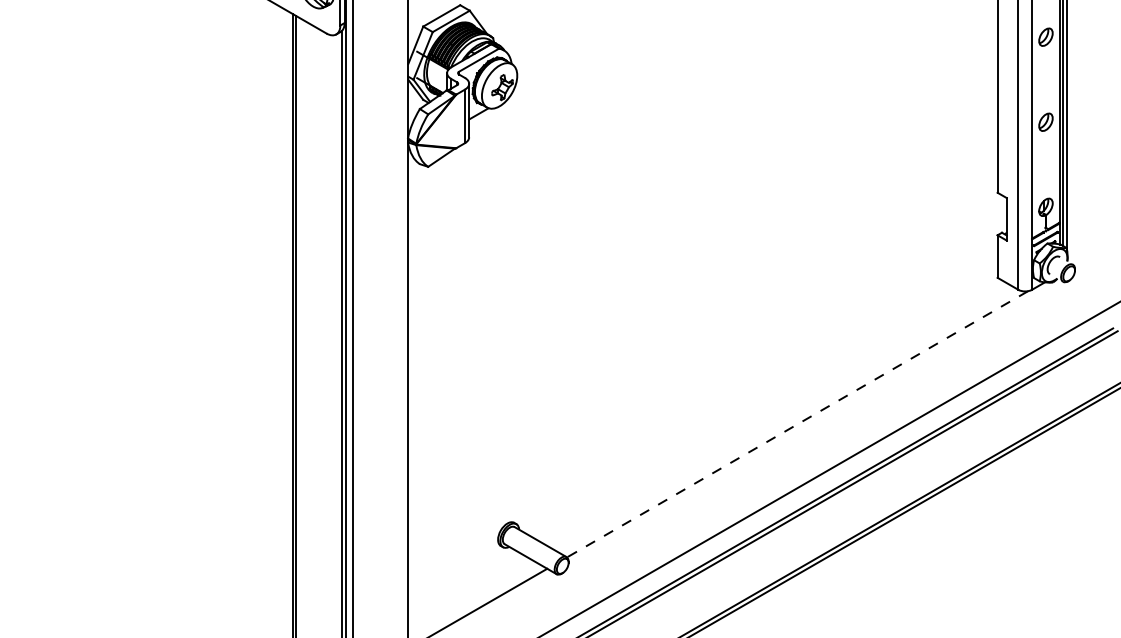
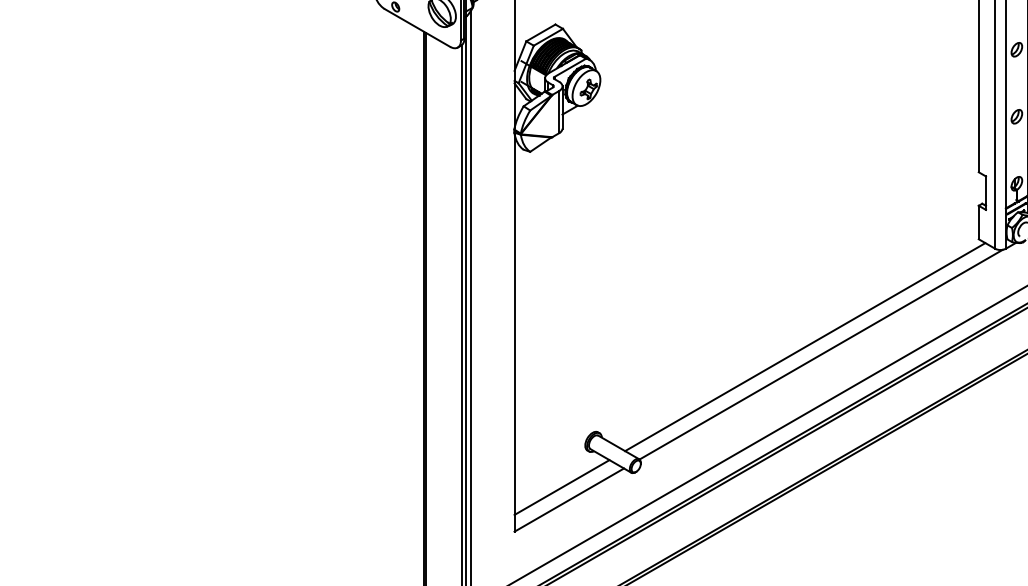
line: (777, 415) -> (805, 347), added
line: (797, 424) -> (821, 354), dashed -> solid
line: (467, 592) -> (561, 487), added

